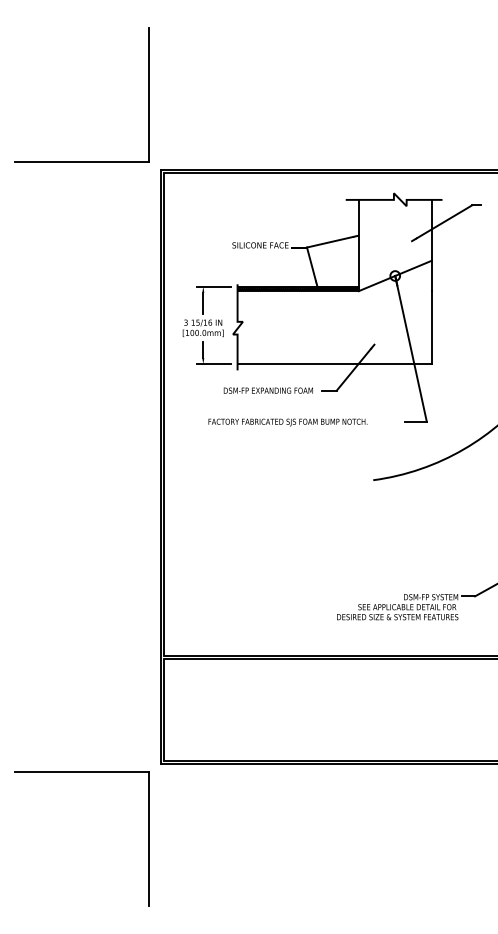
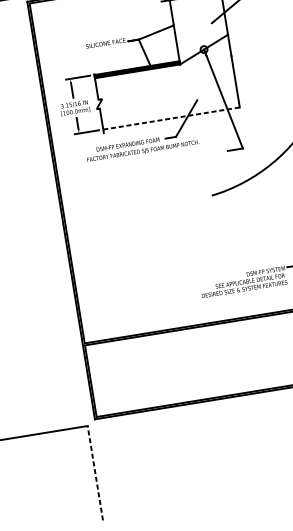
line: (335, 364) -> (172, 118), solid -> dashed
text: (287, 422) -> (142, 151), moved
line: (149, 838) -> (95, 472), solid -> dashed

